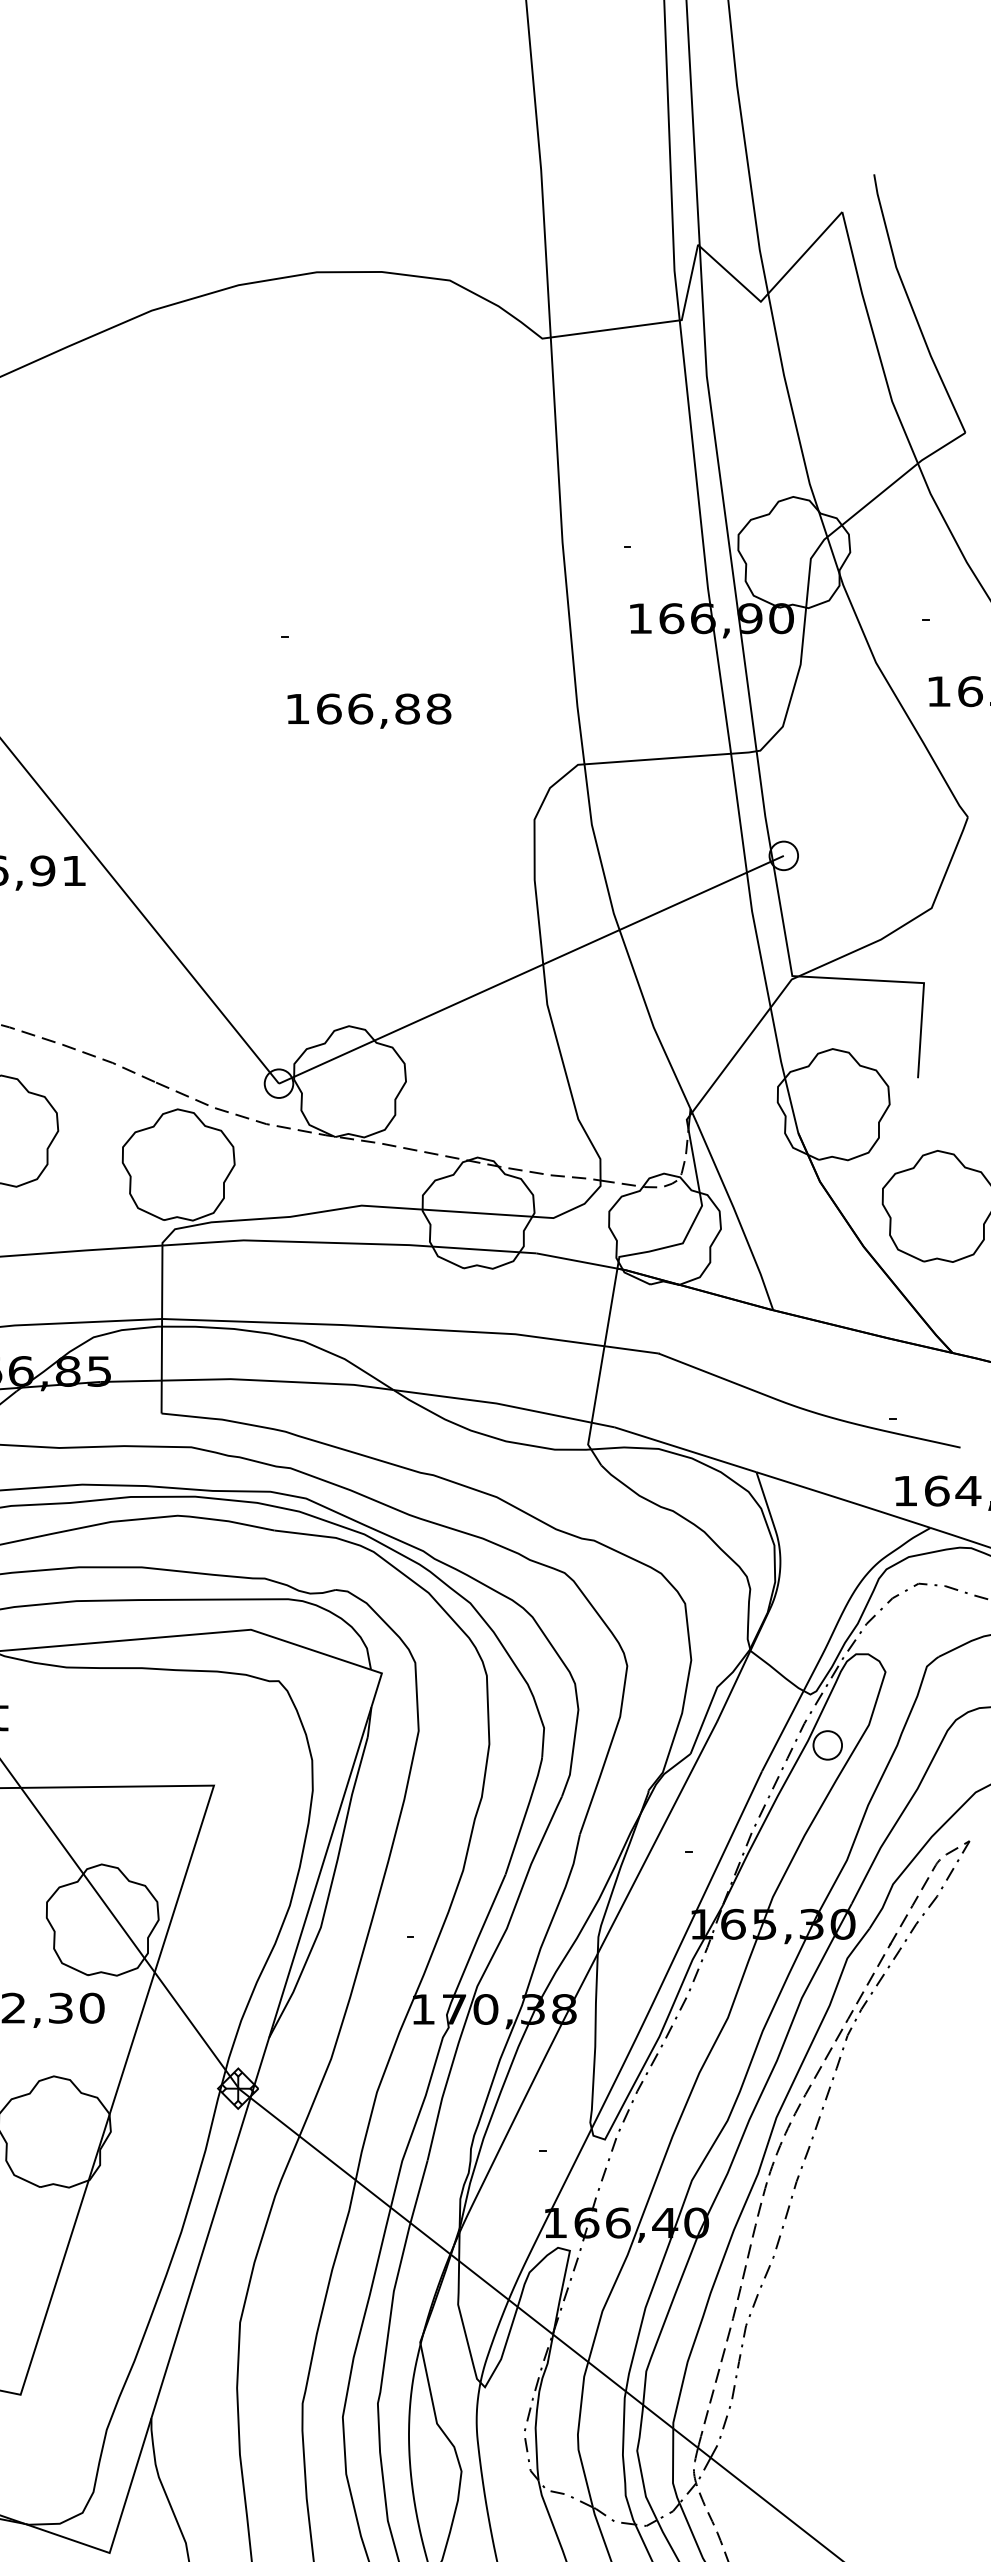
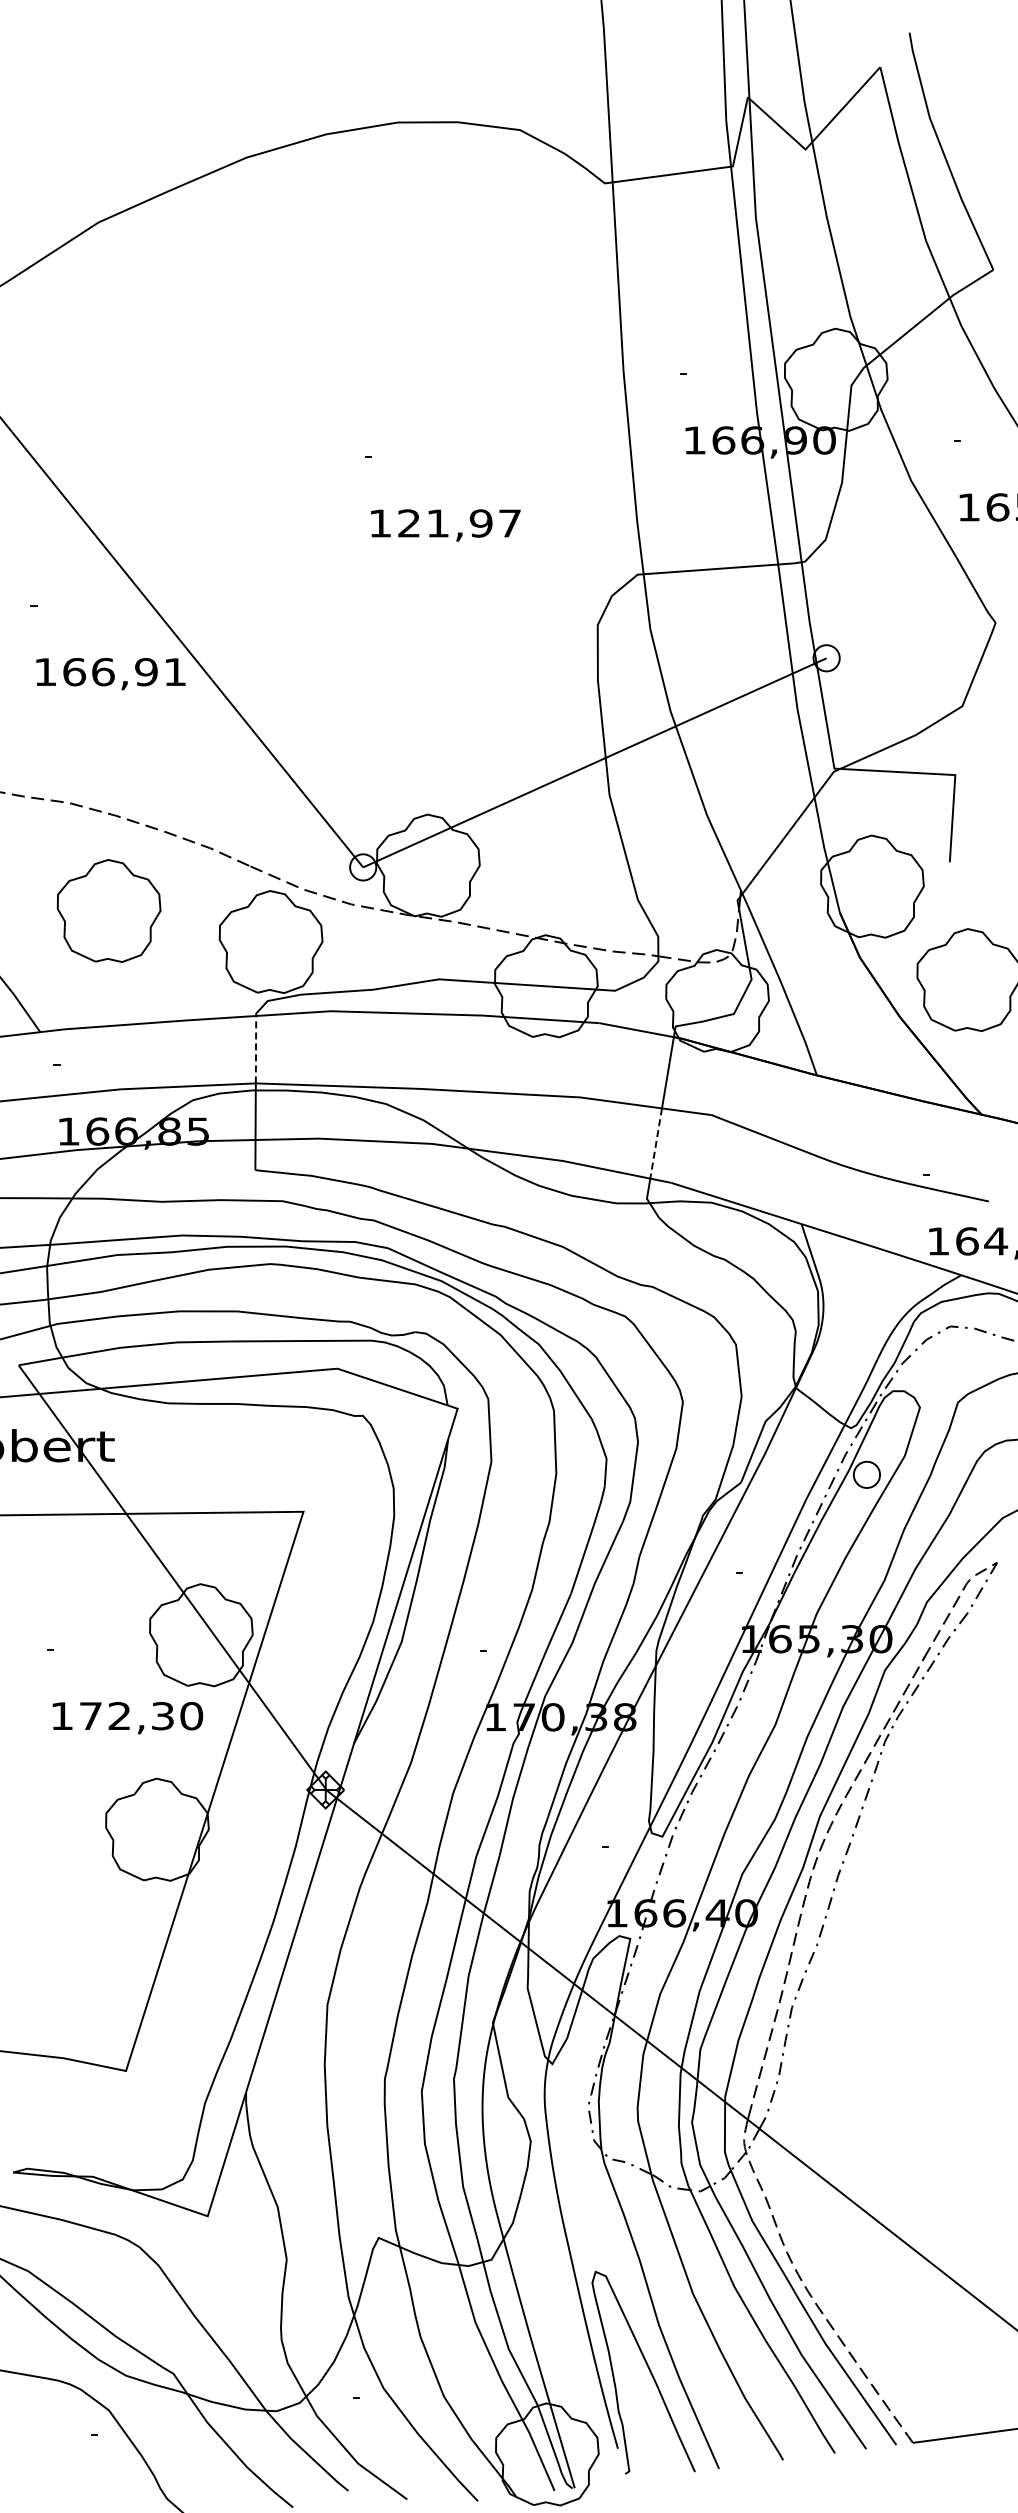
text: (383, 709) -> (459, 523), 166,88 -> 121,97
line: (162, 1282) -> (256, 1049), solid -> dashed
line: (598, 1384) -> (656, 1143), solid -> dashed

